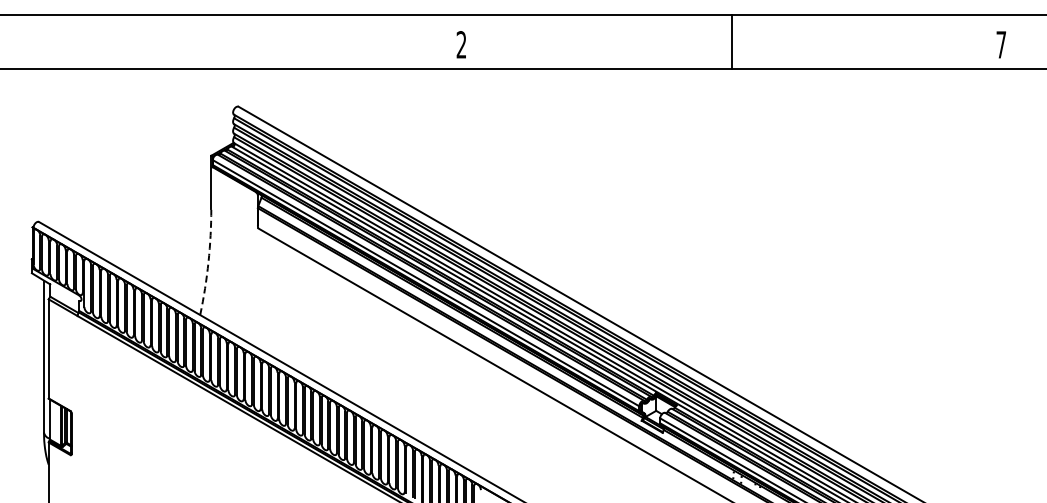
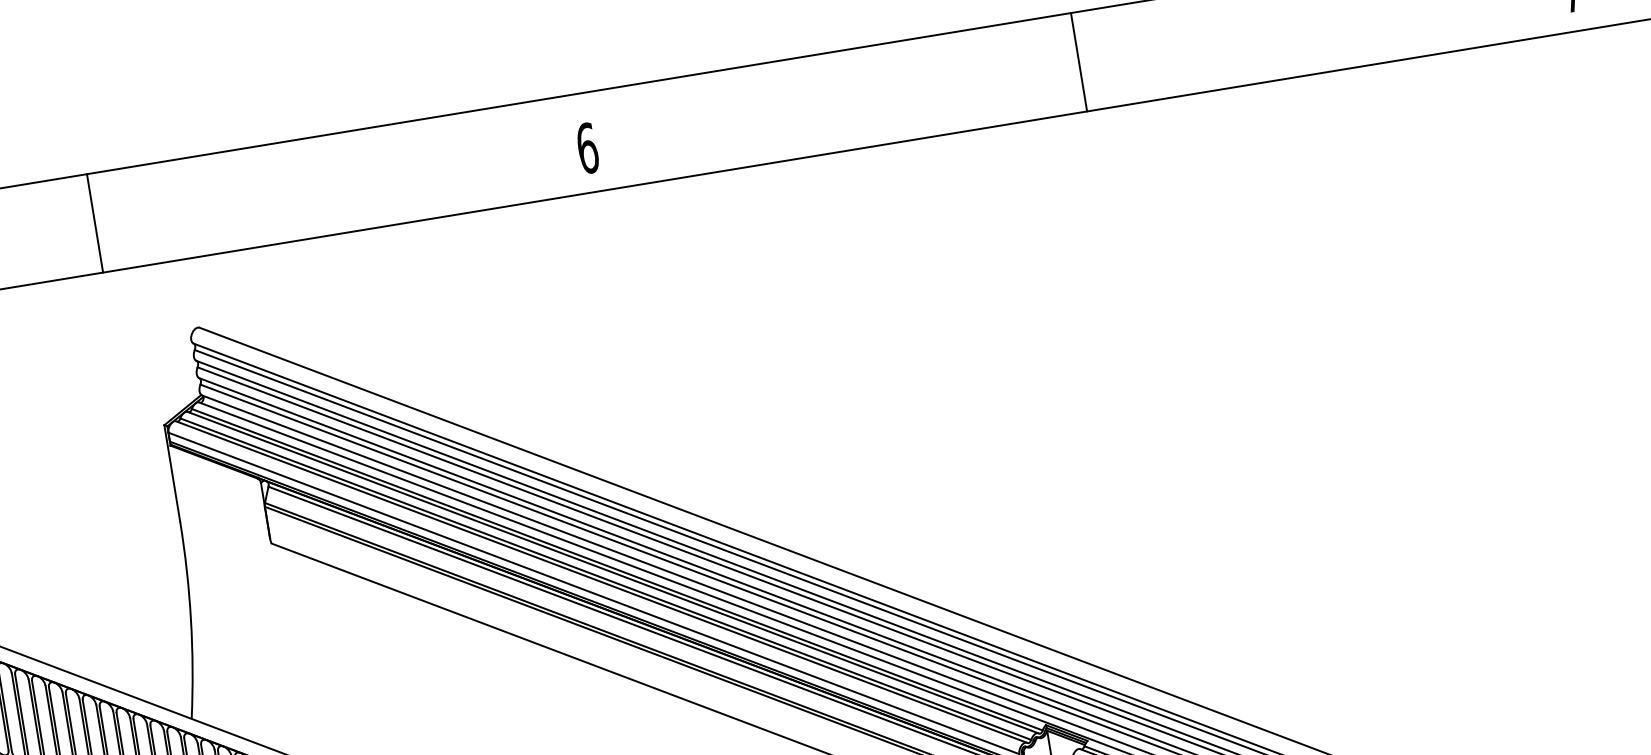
line: (191, 41) -> (94, 222), added
text: (461, 44) -> (587, 147), 2 -> 6
arc: (208, 262) -> (191, 620), dashed -> solid

